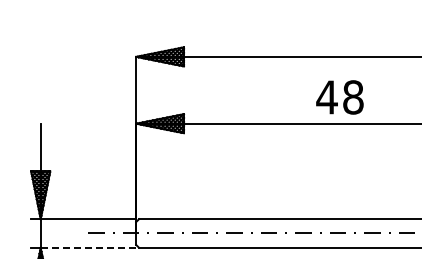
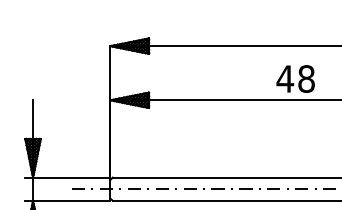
text: (339, 97) -> (295, 79), moved
line: (88, 247) -> (71, 200), dashed -> solid

